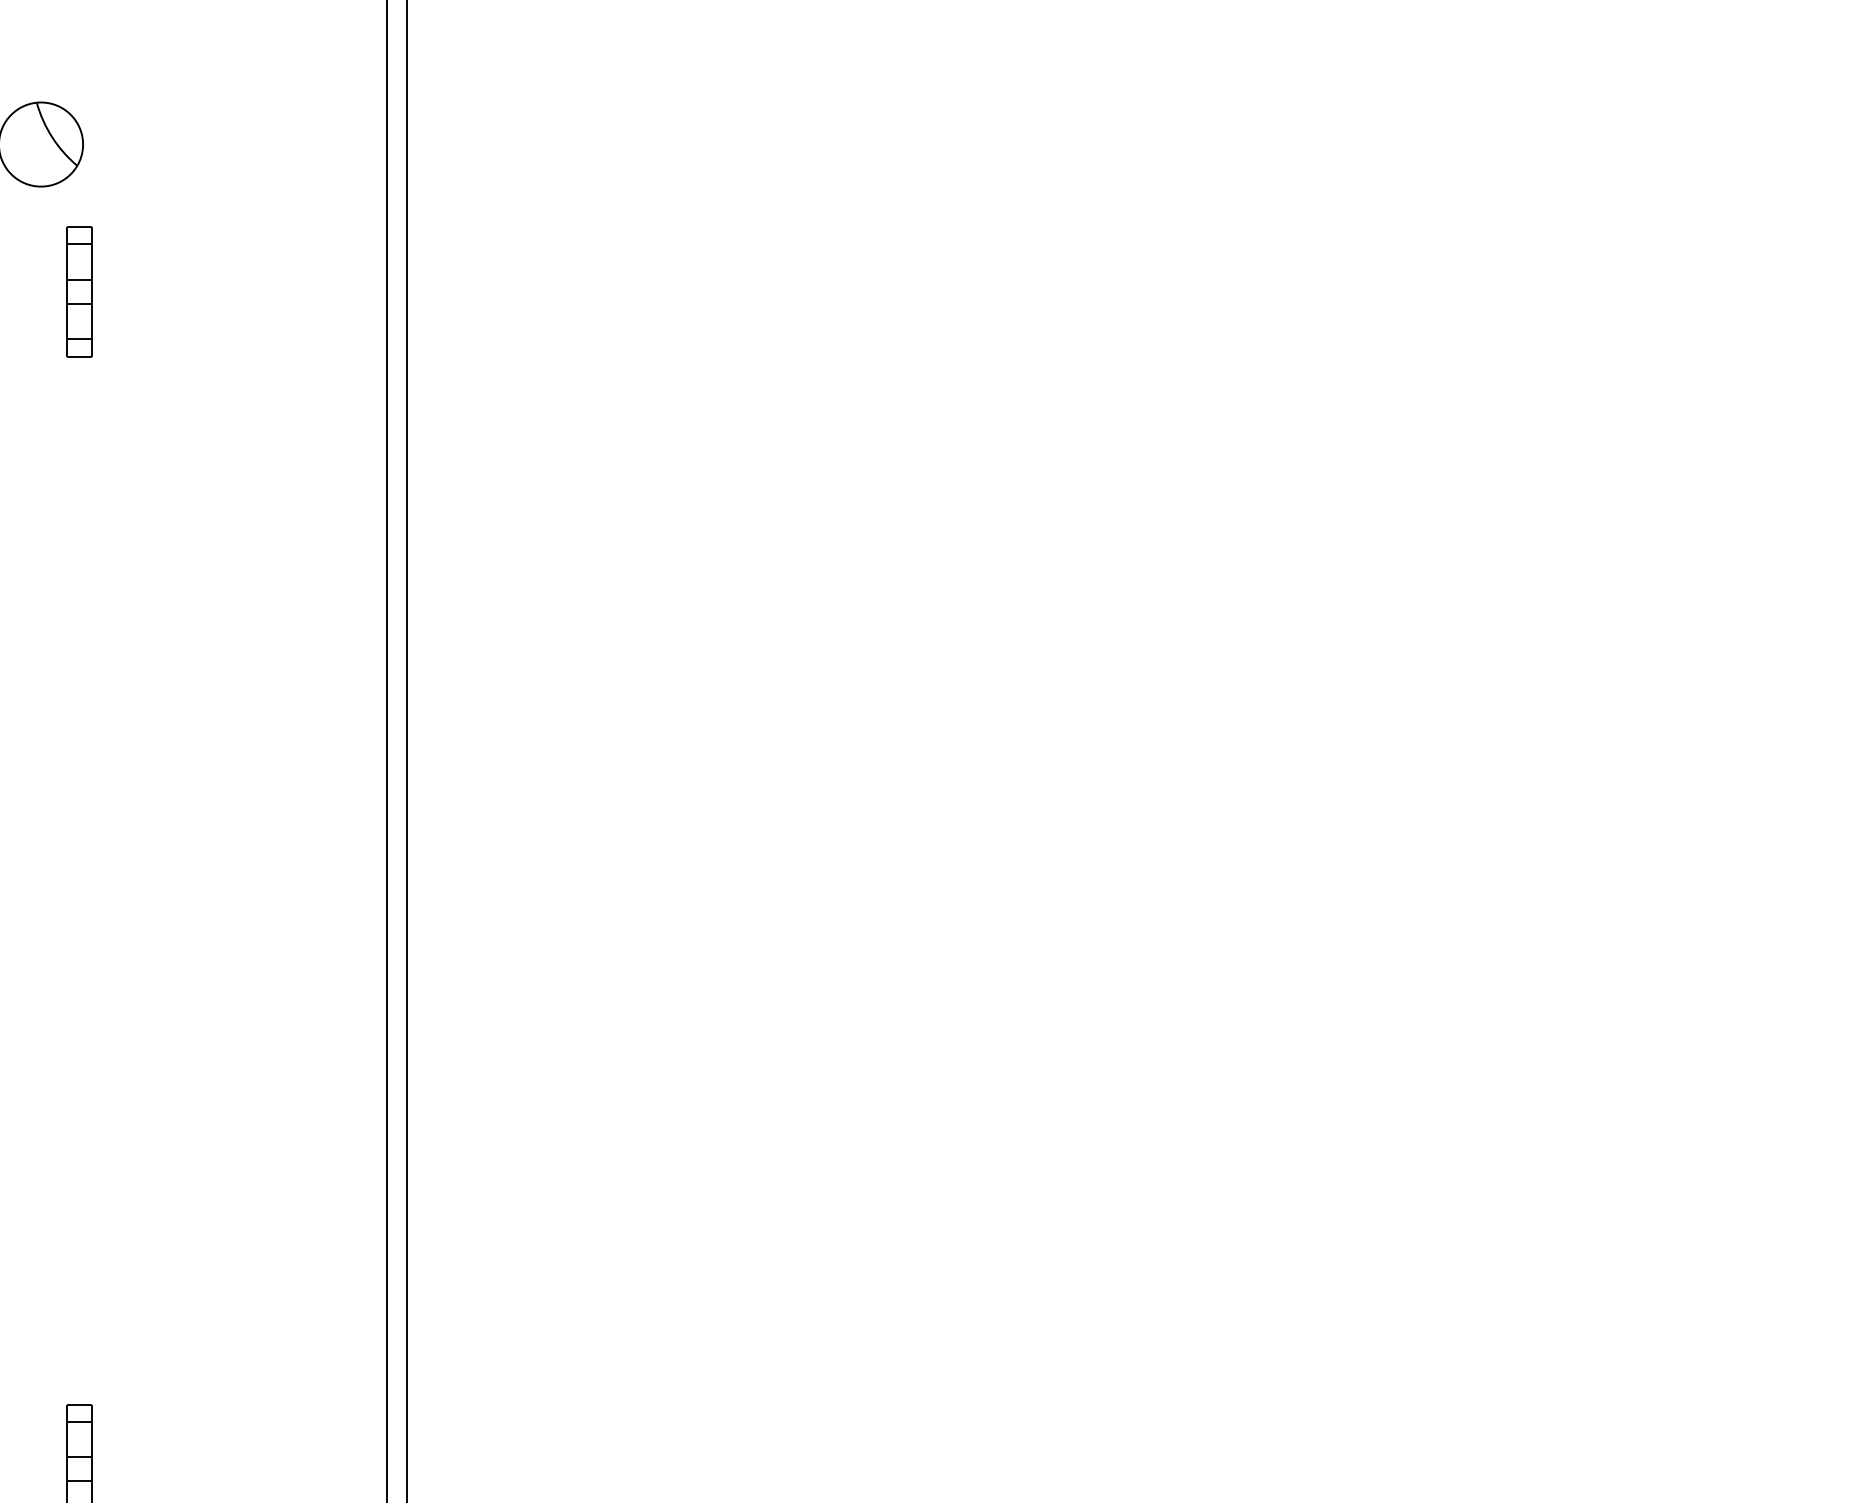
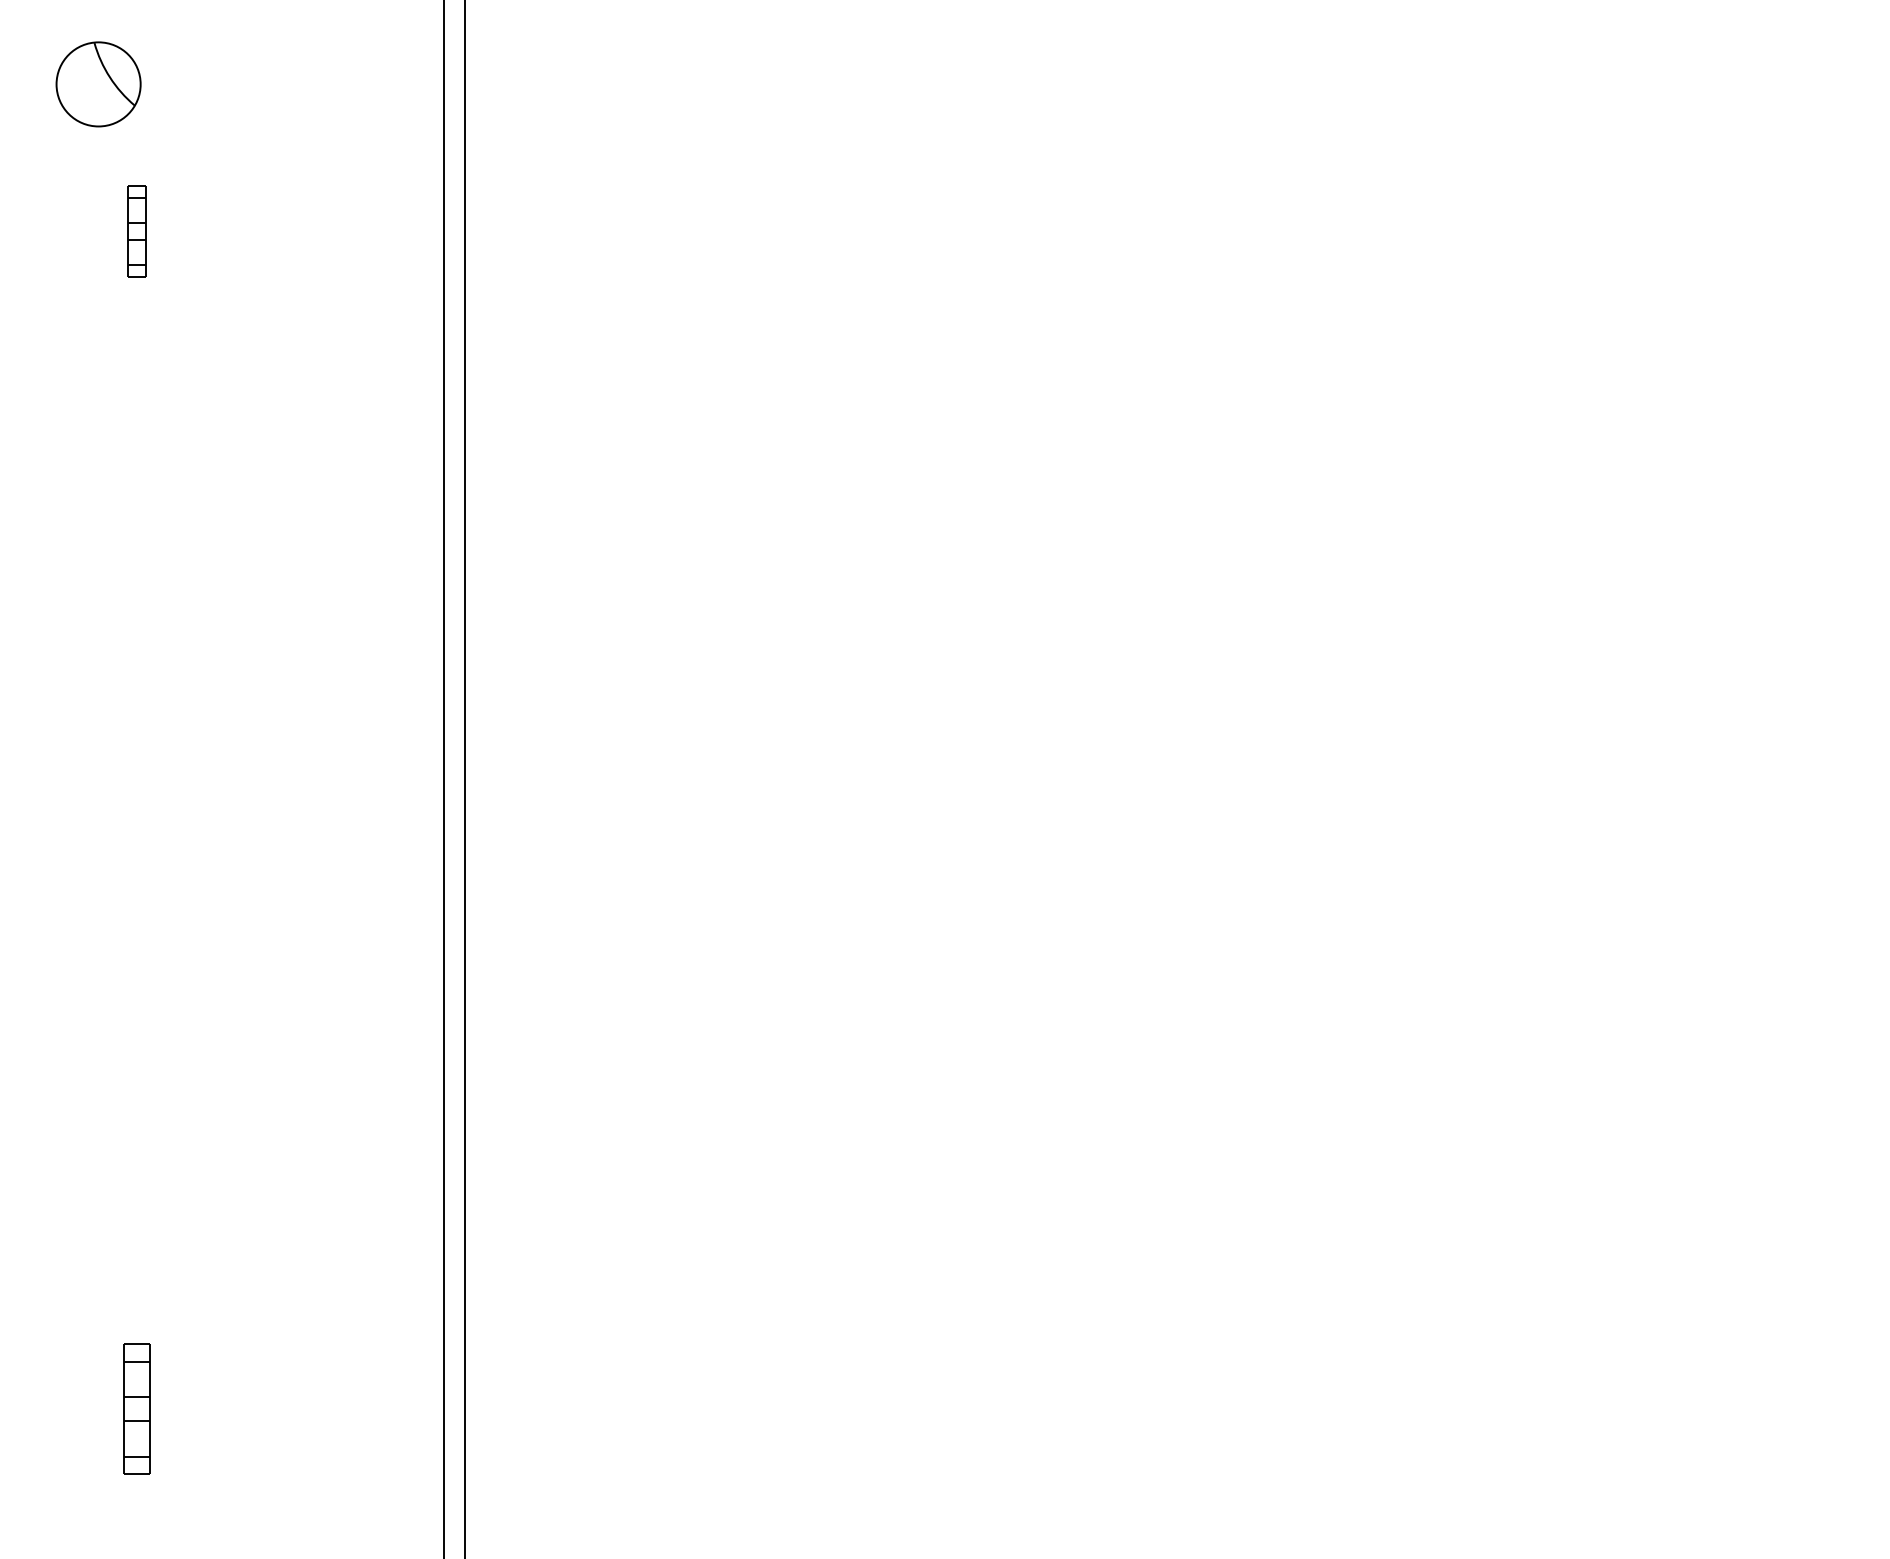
part: (78, 291) -> (136, 231), size x0.7

